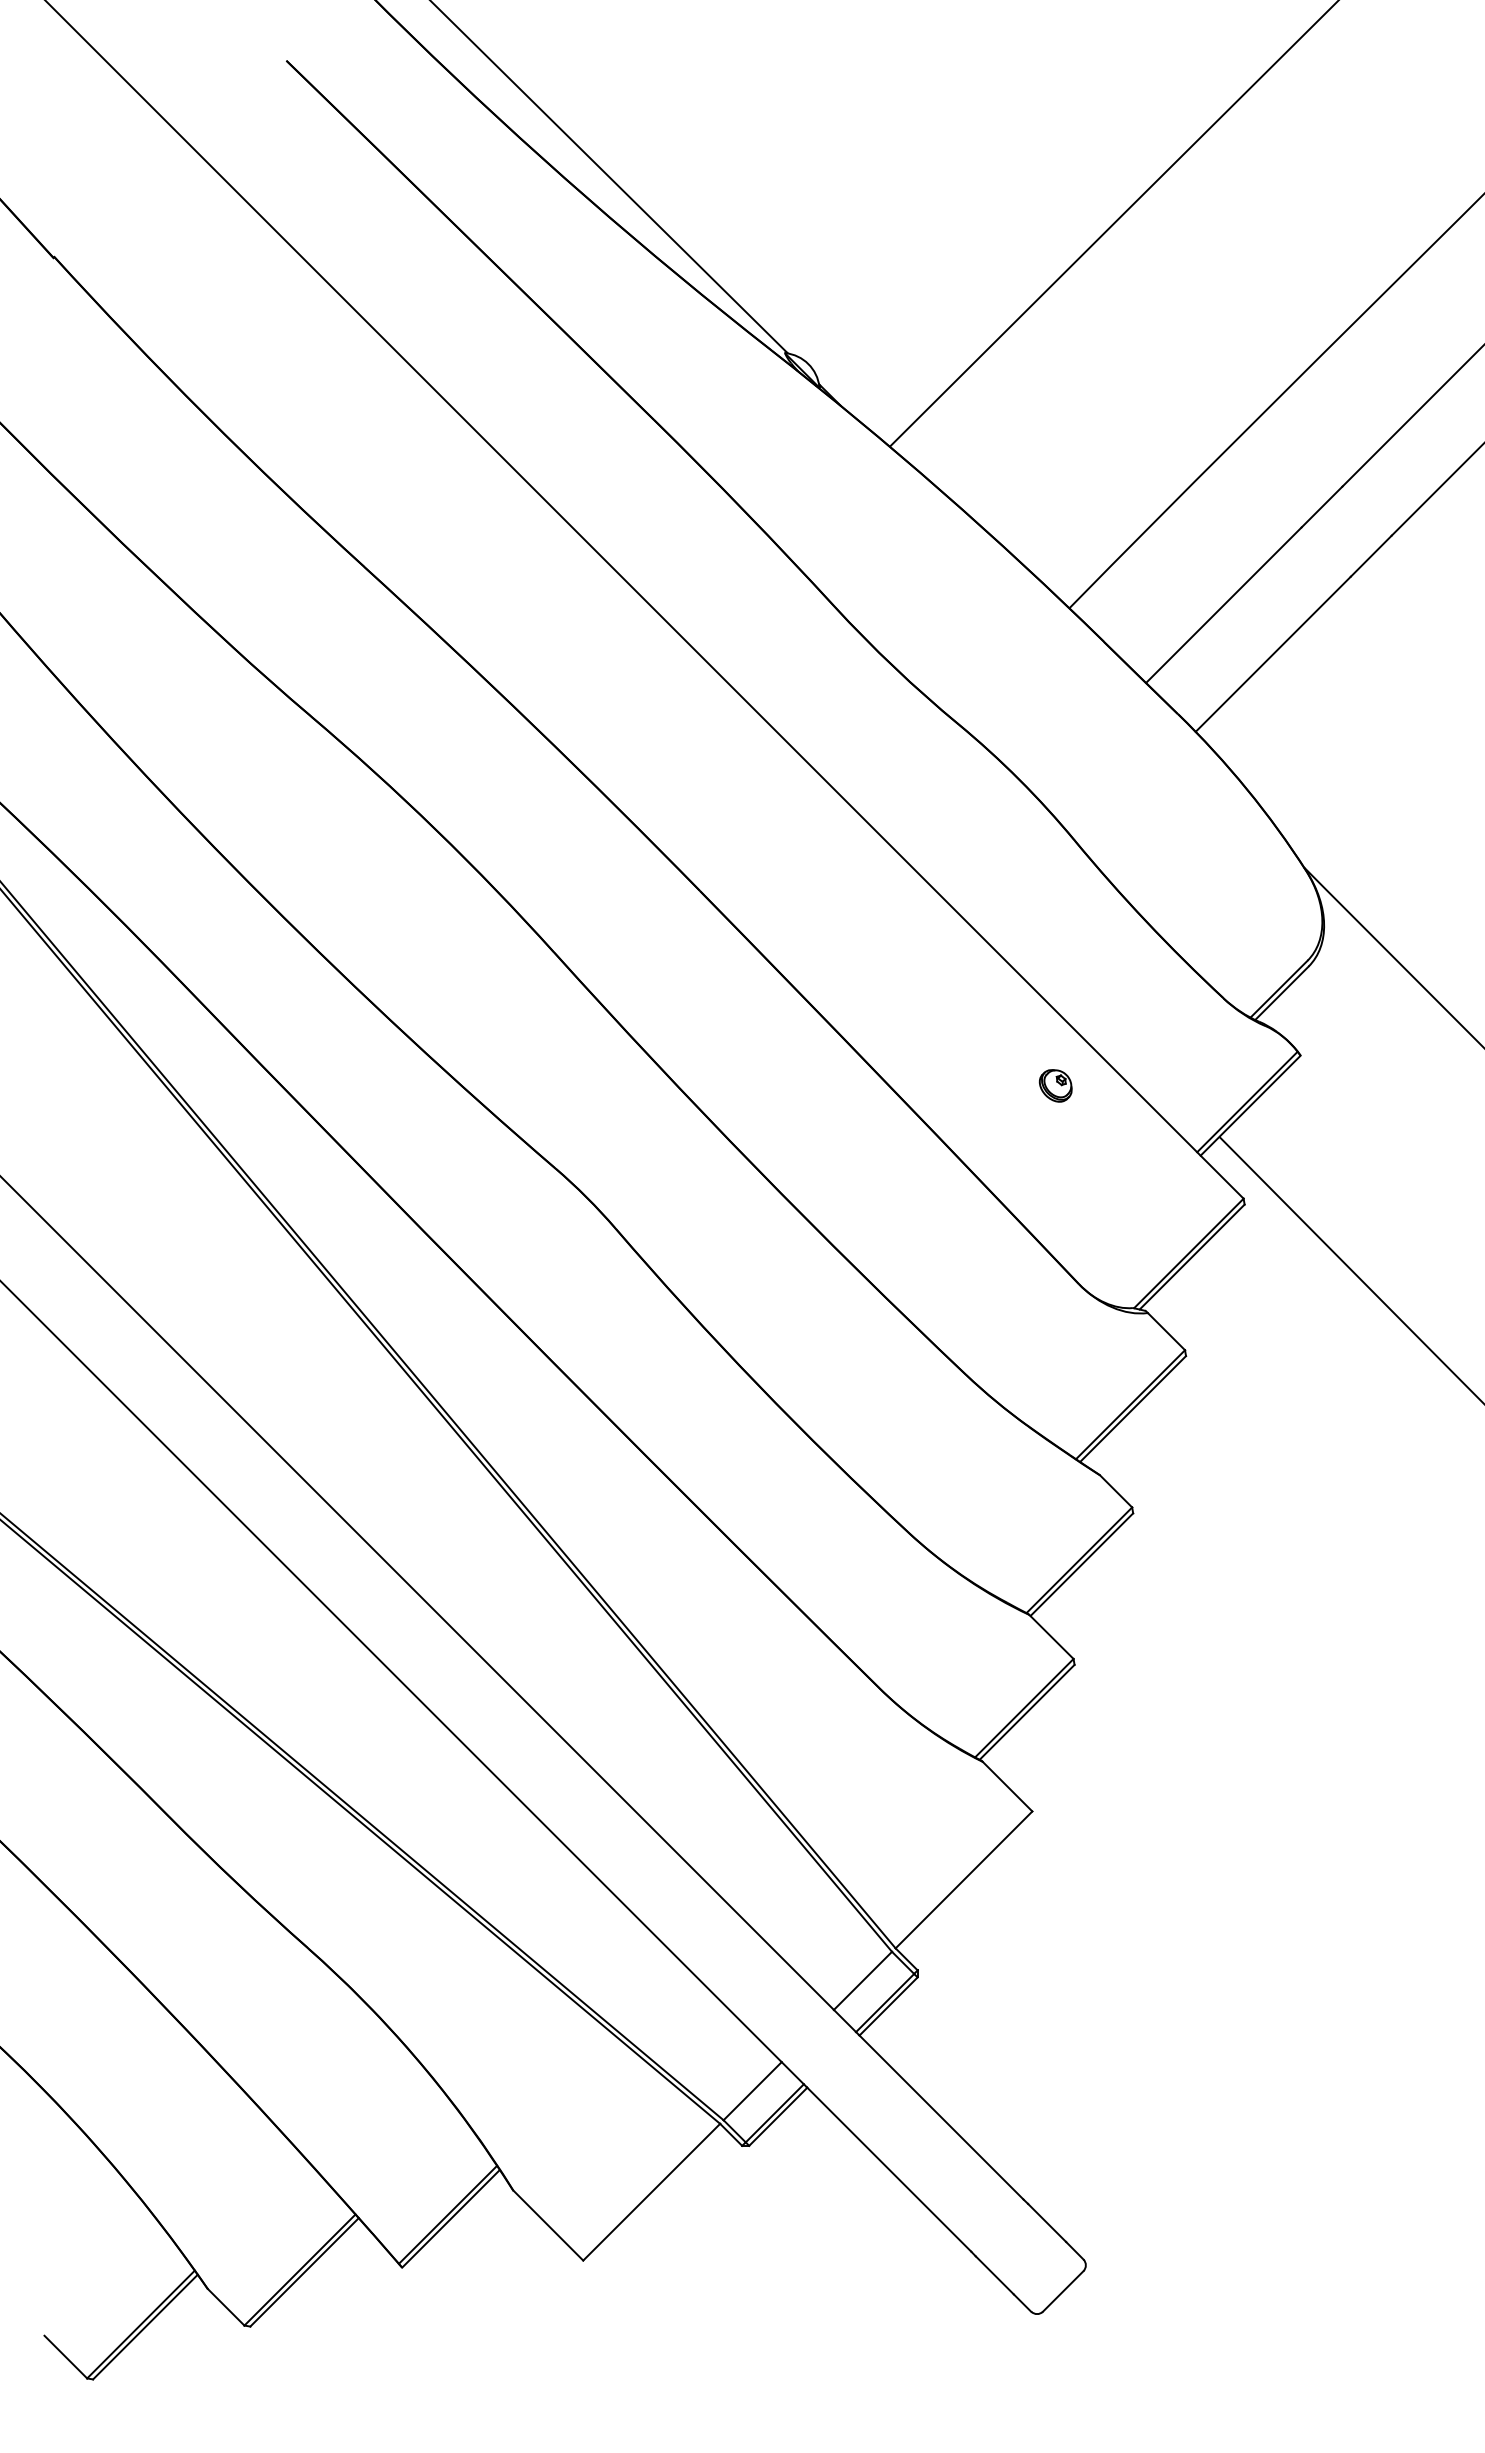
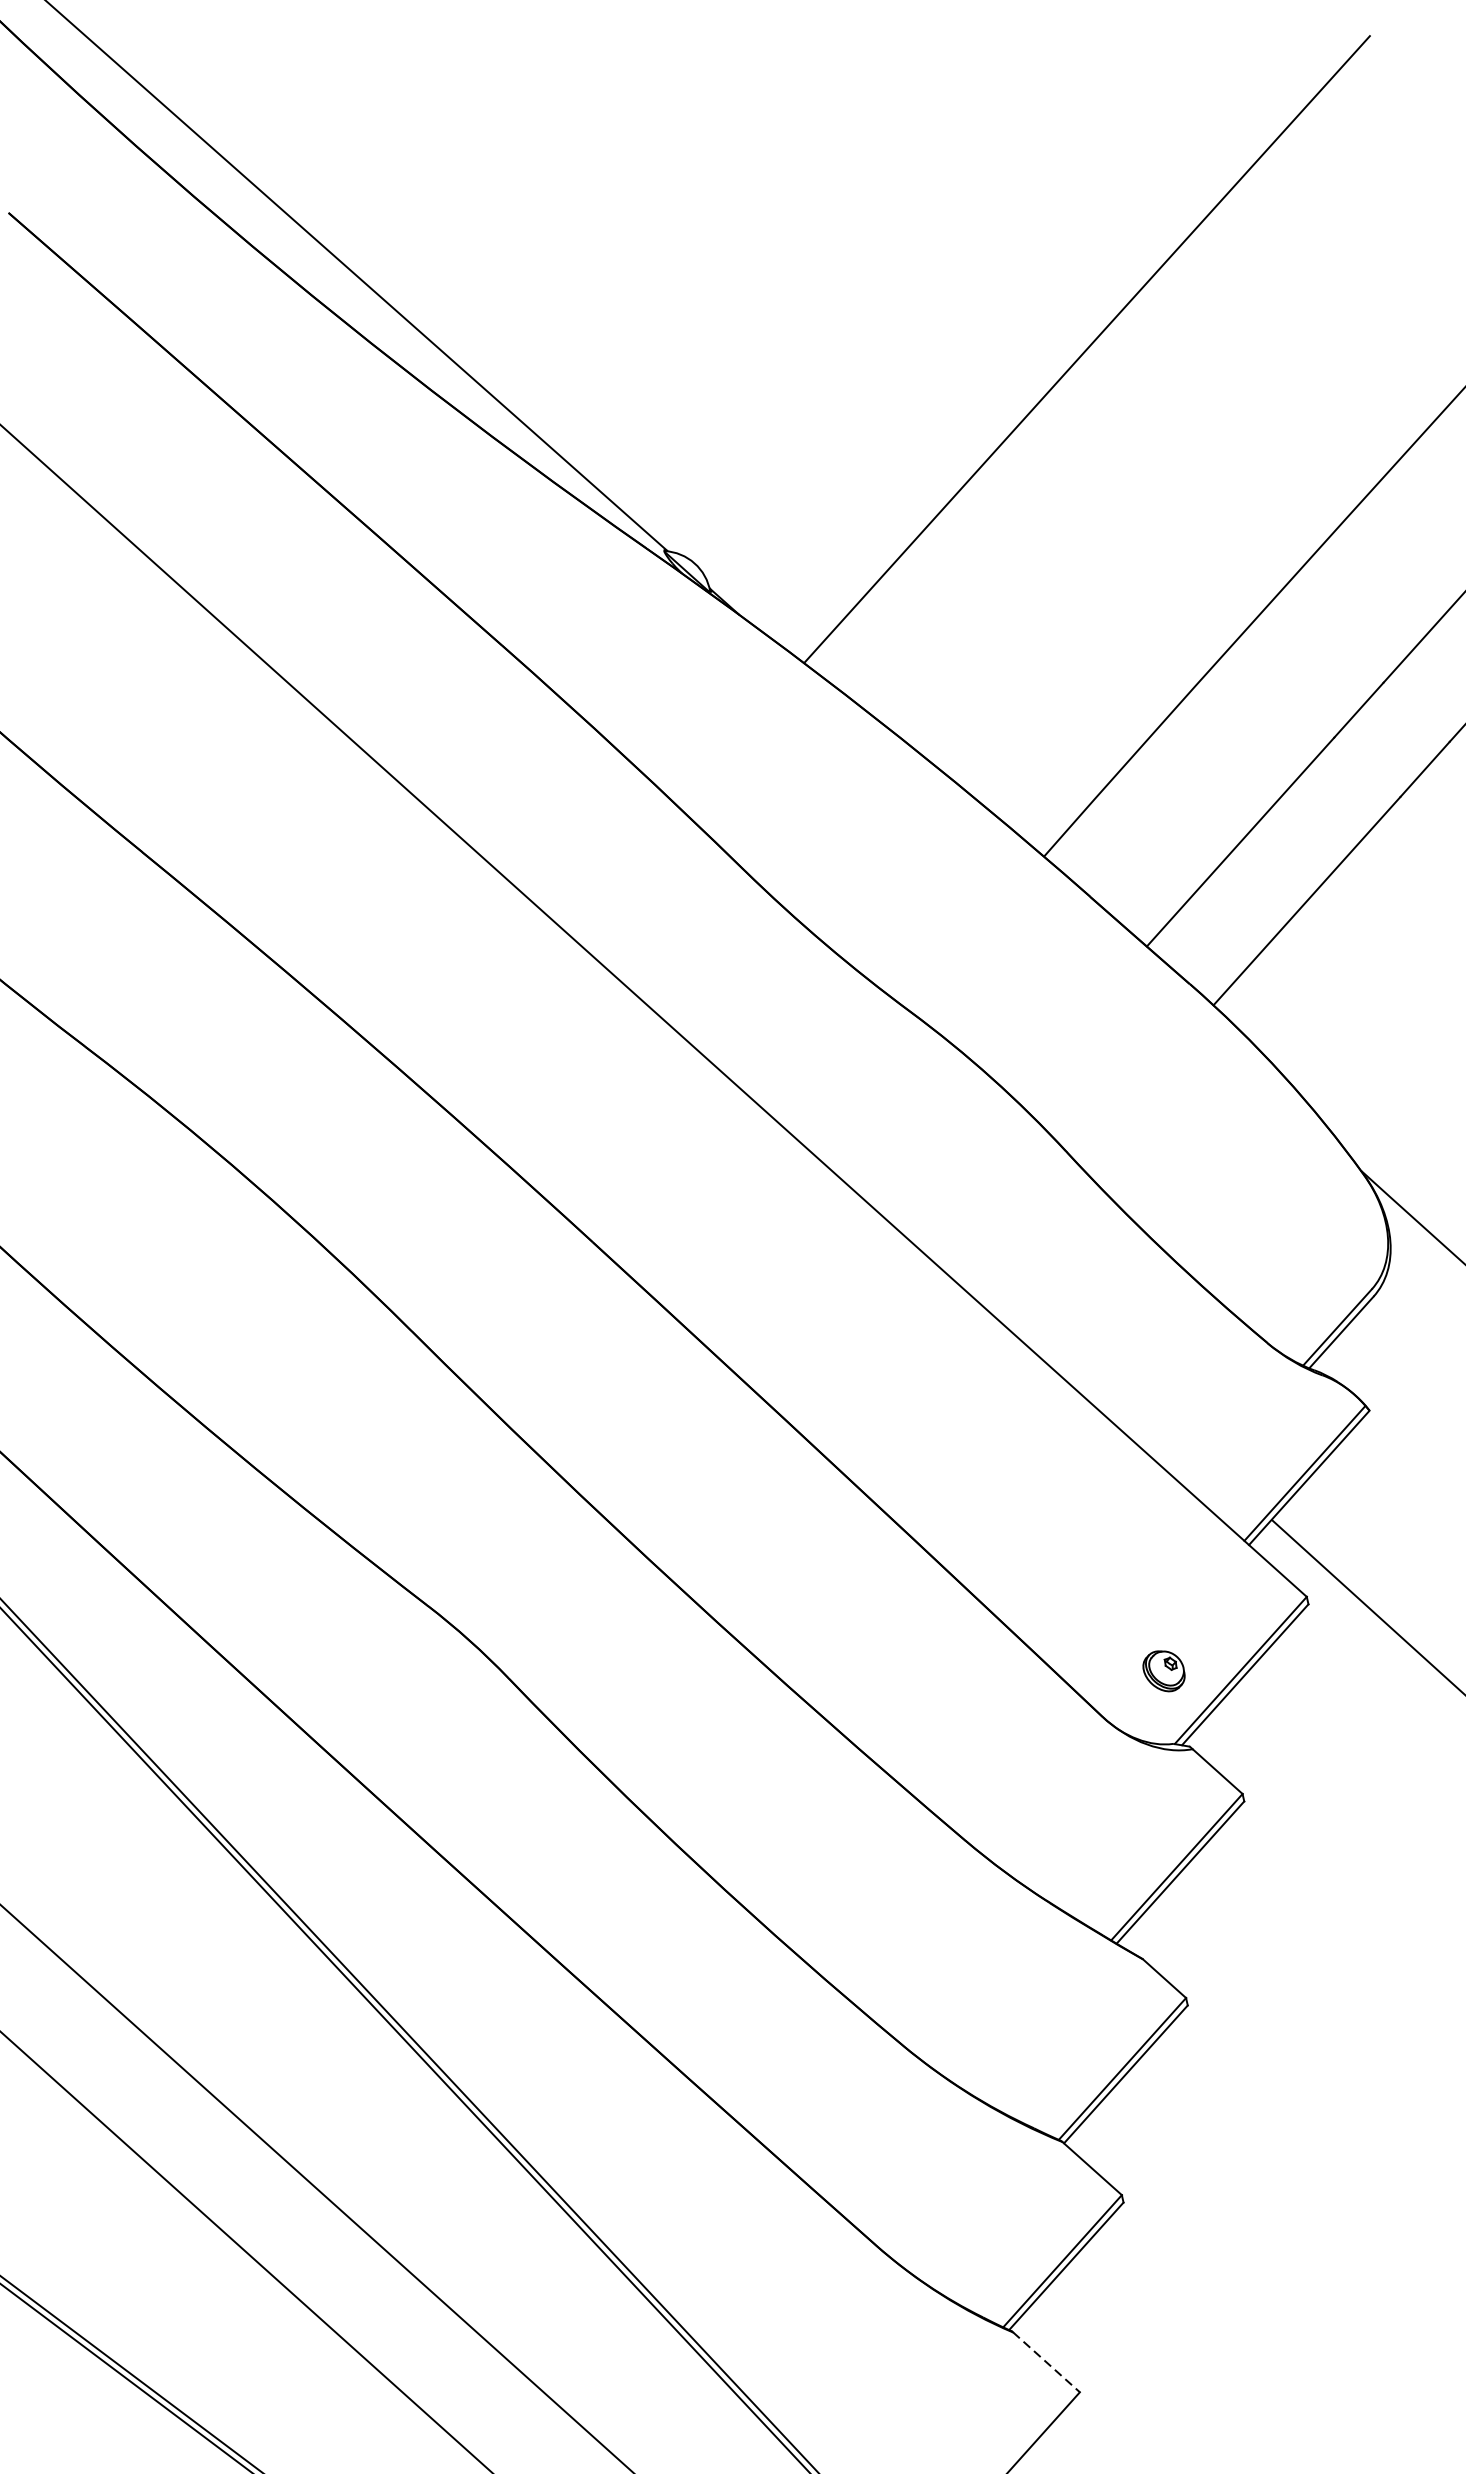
part: (1055, 1085) -> (1163, 1670), moved
line: (1007, 1786) -> (1046, 2362), solid -> dashed

